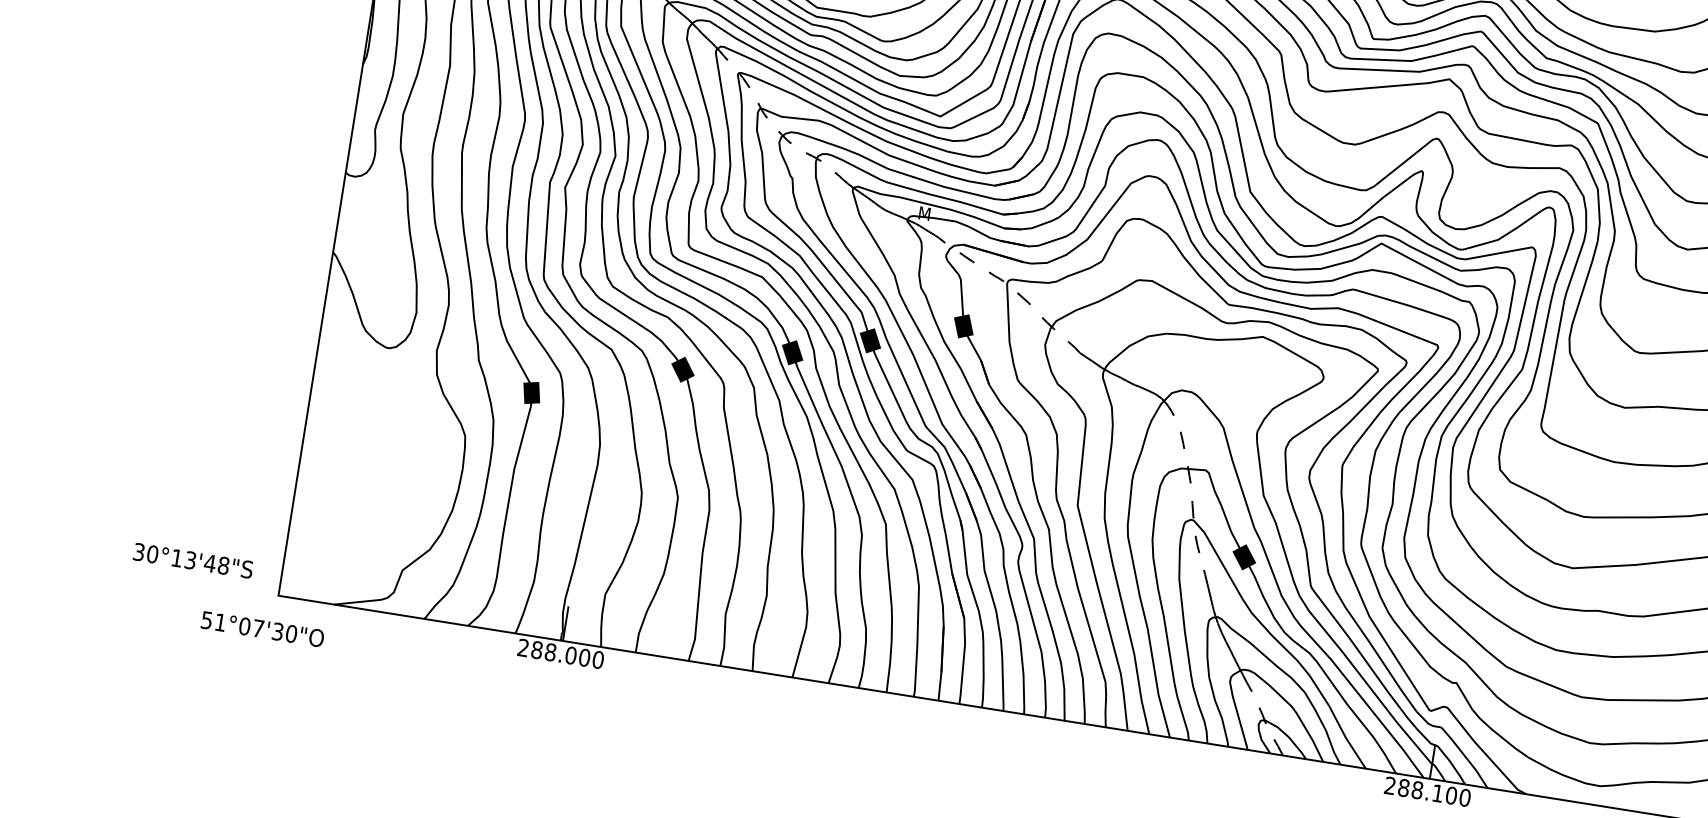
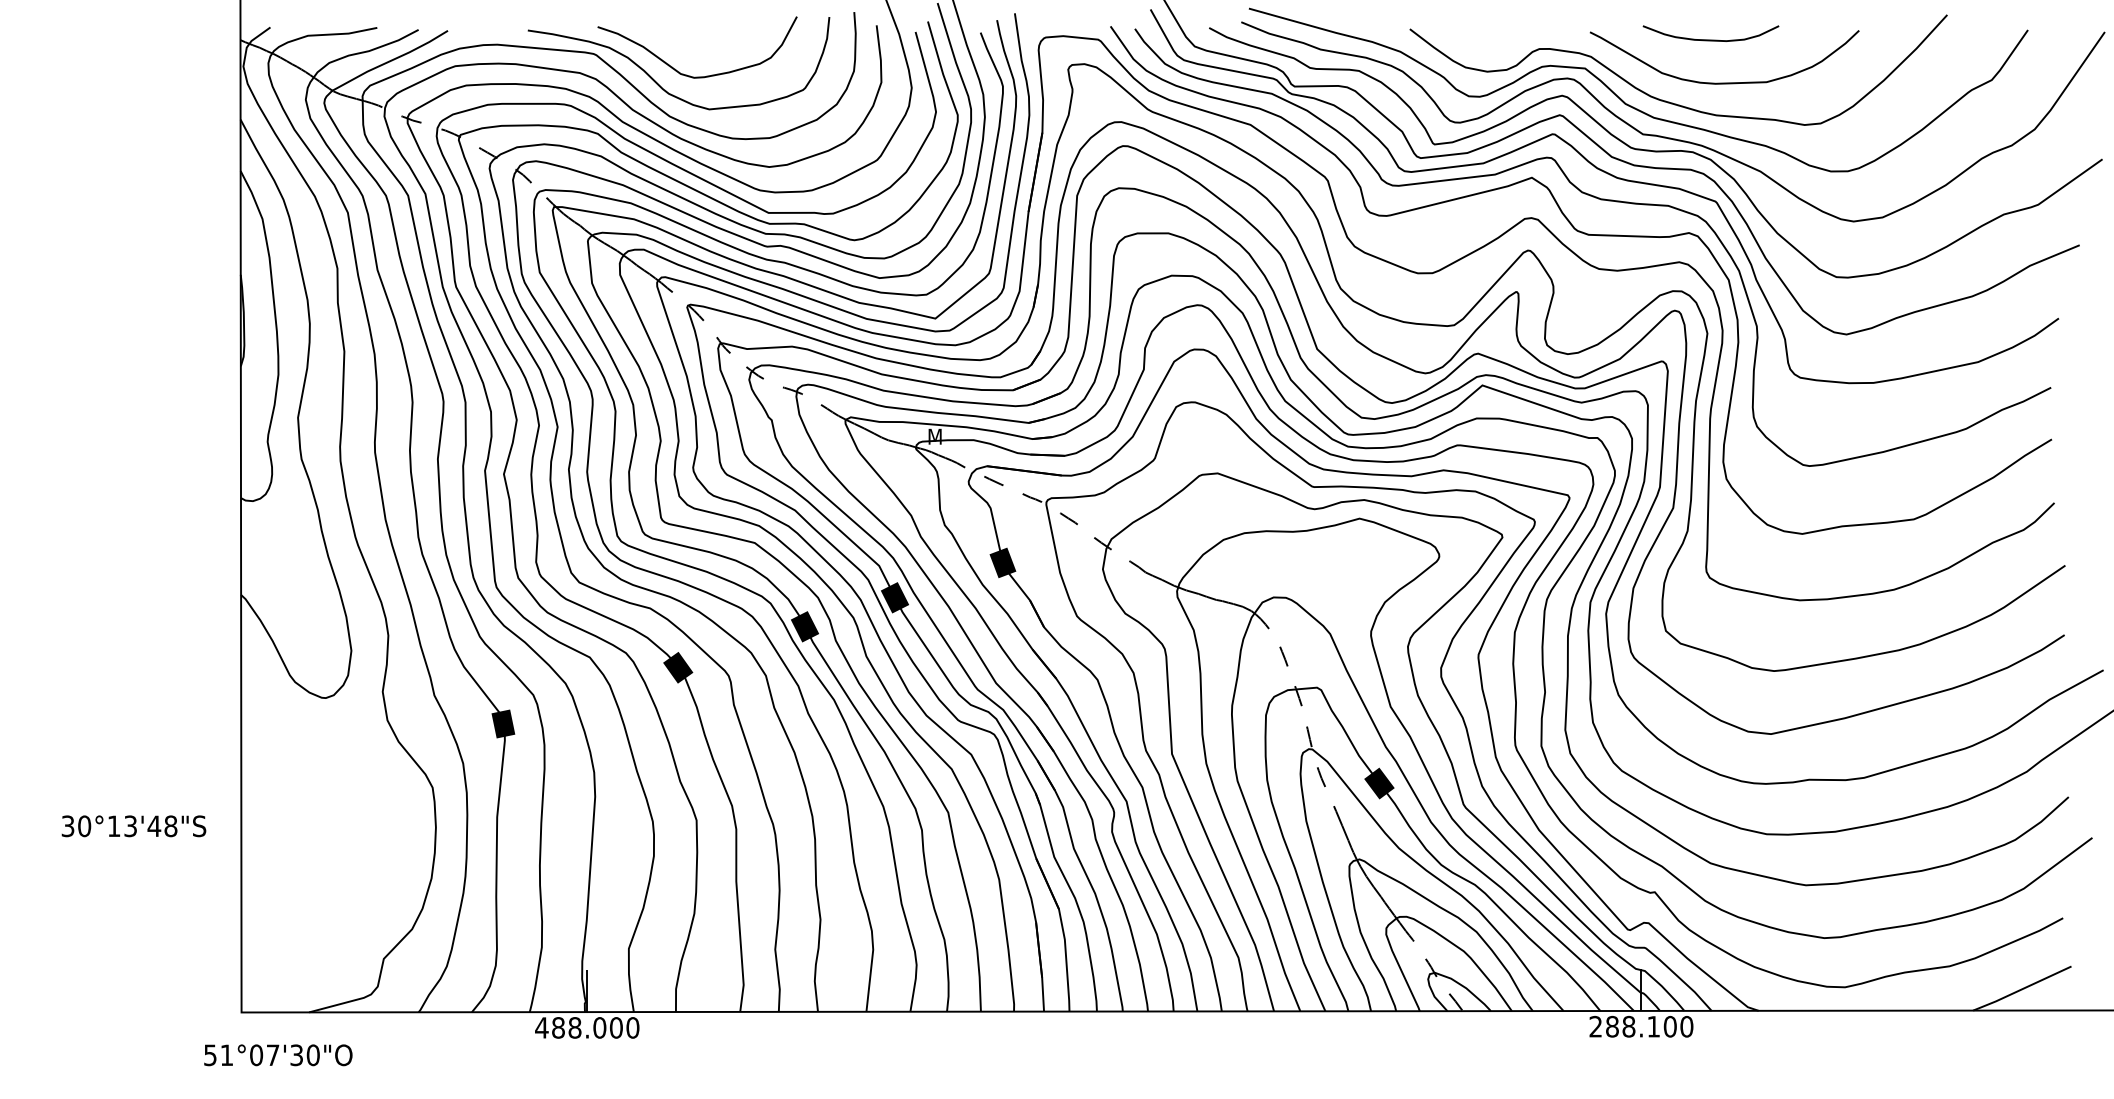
text: (192, 560) -> (133, 826), moved
text: (262, 629) -> (278, 1055), moved
text: (523, 647) -> (541, 1027), 288.000 -> 488.000

